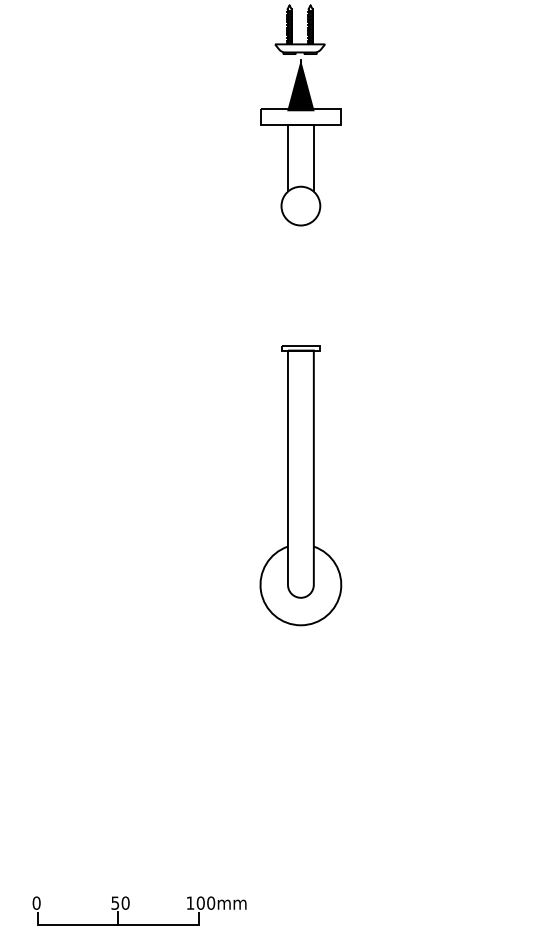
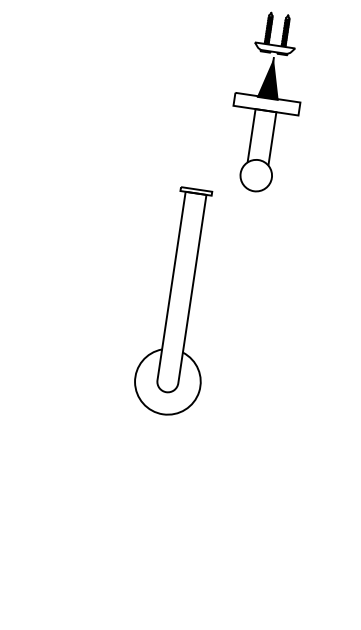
part: (300, 485) -> (179, 301), moved

